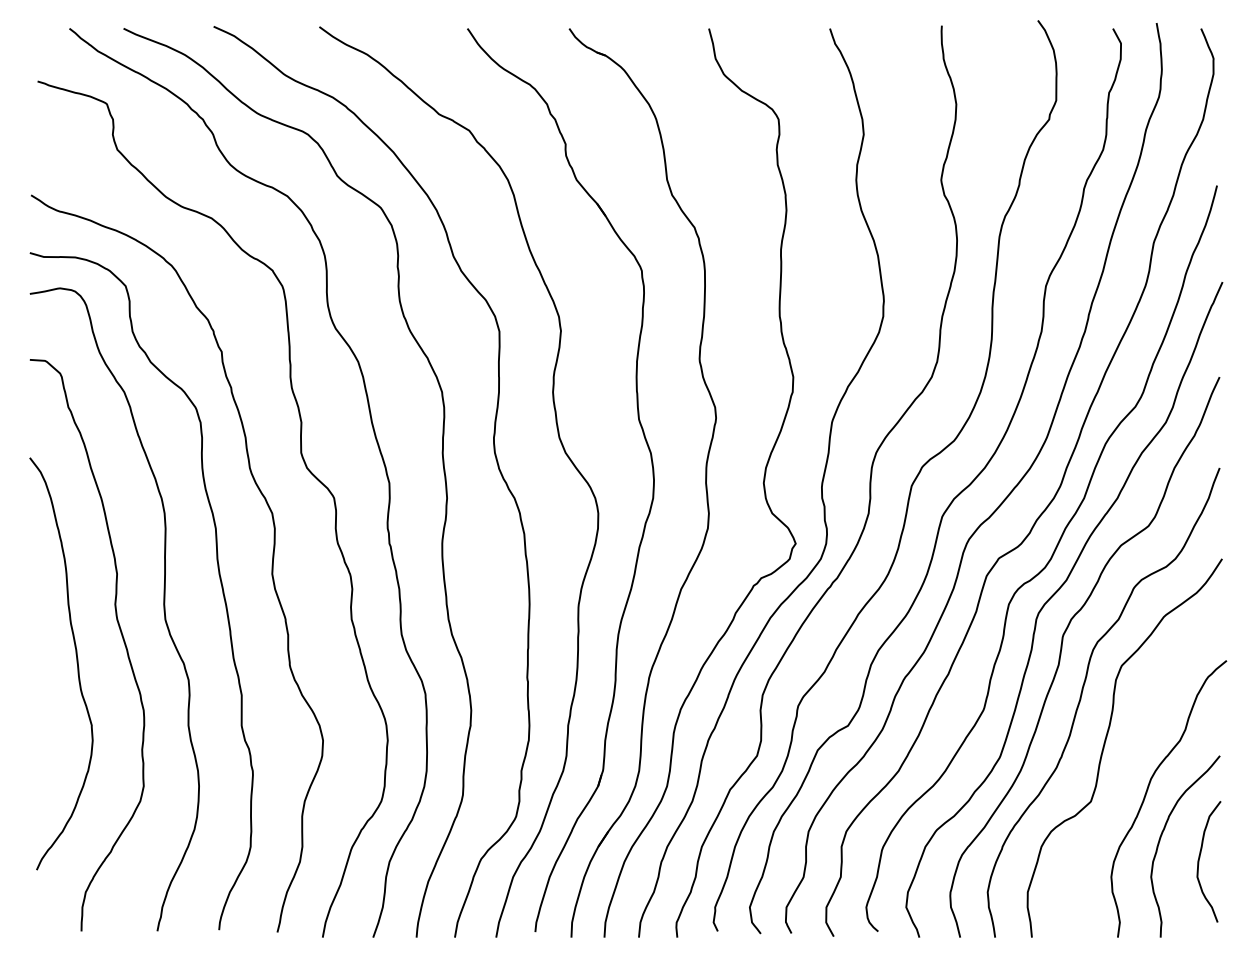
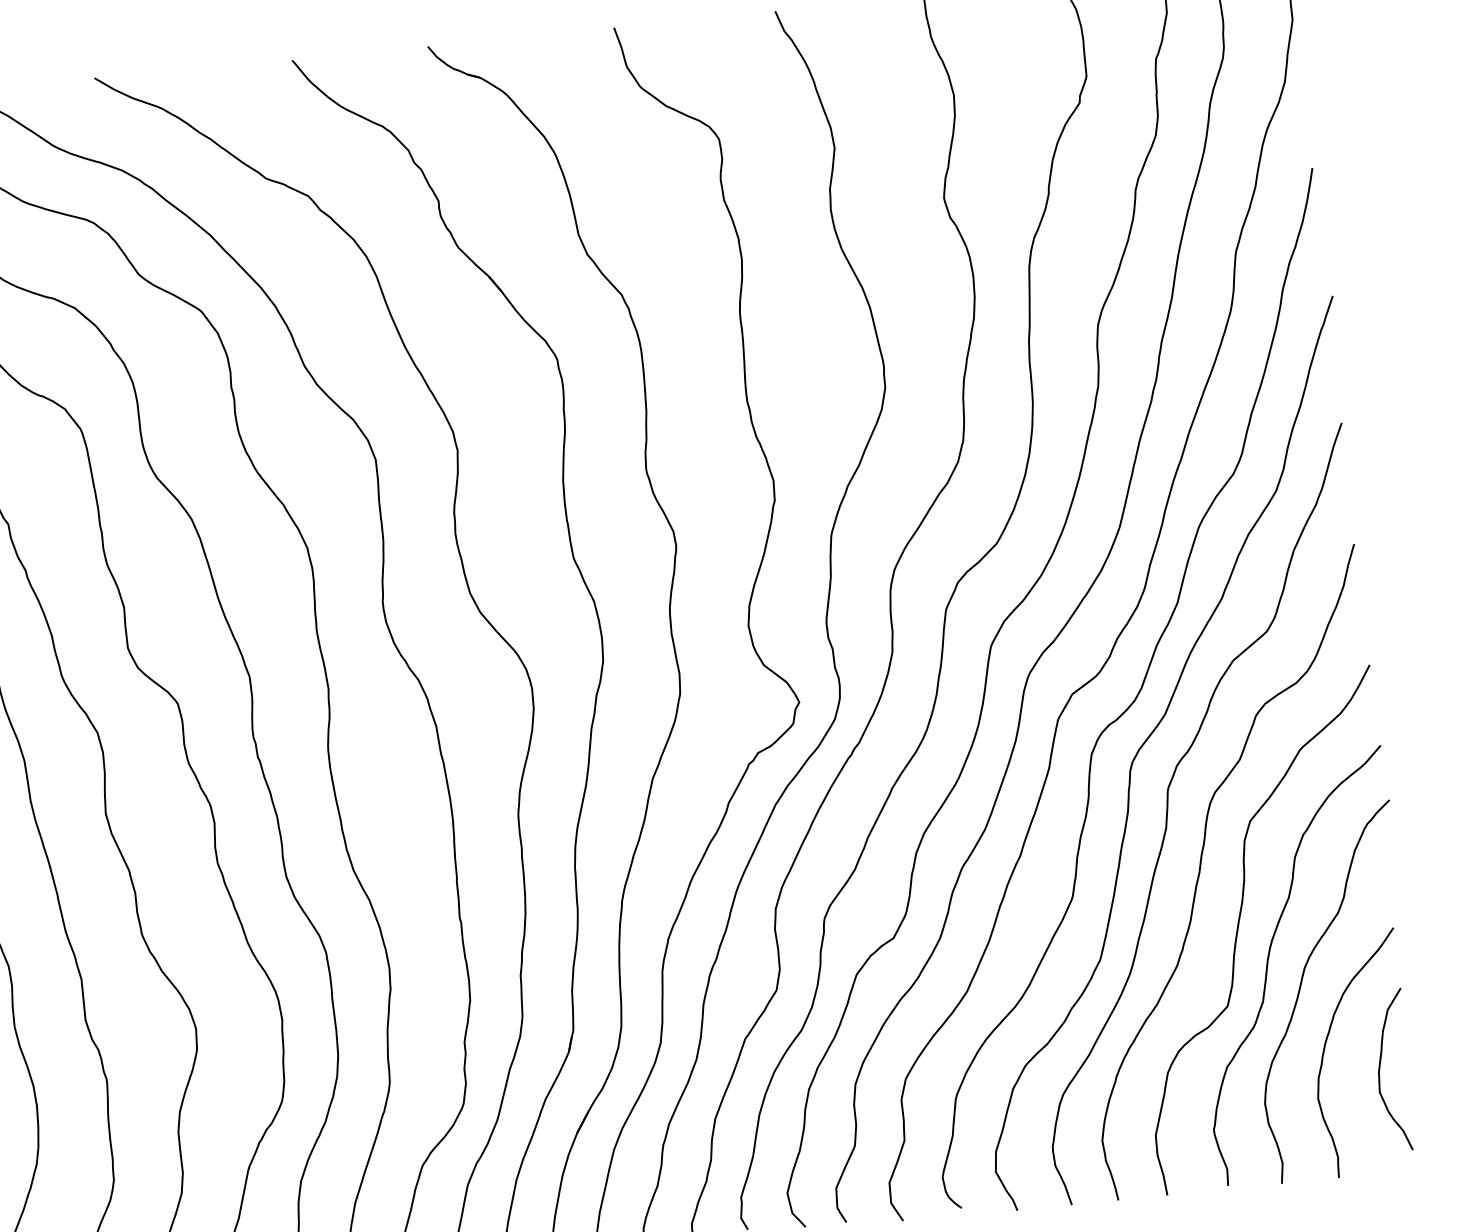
curve: (1125, 770) -> (1269, 960), added

